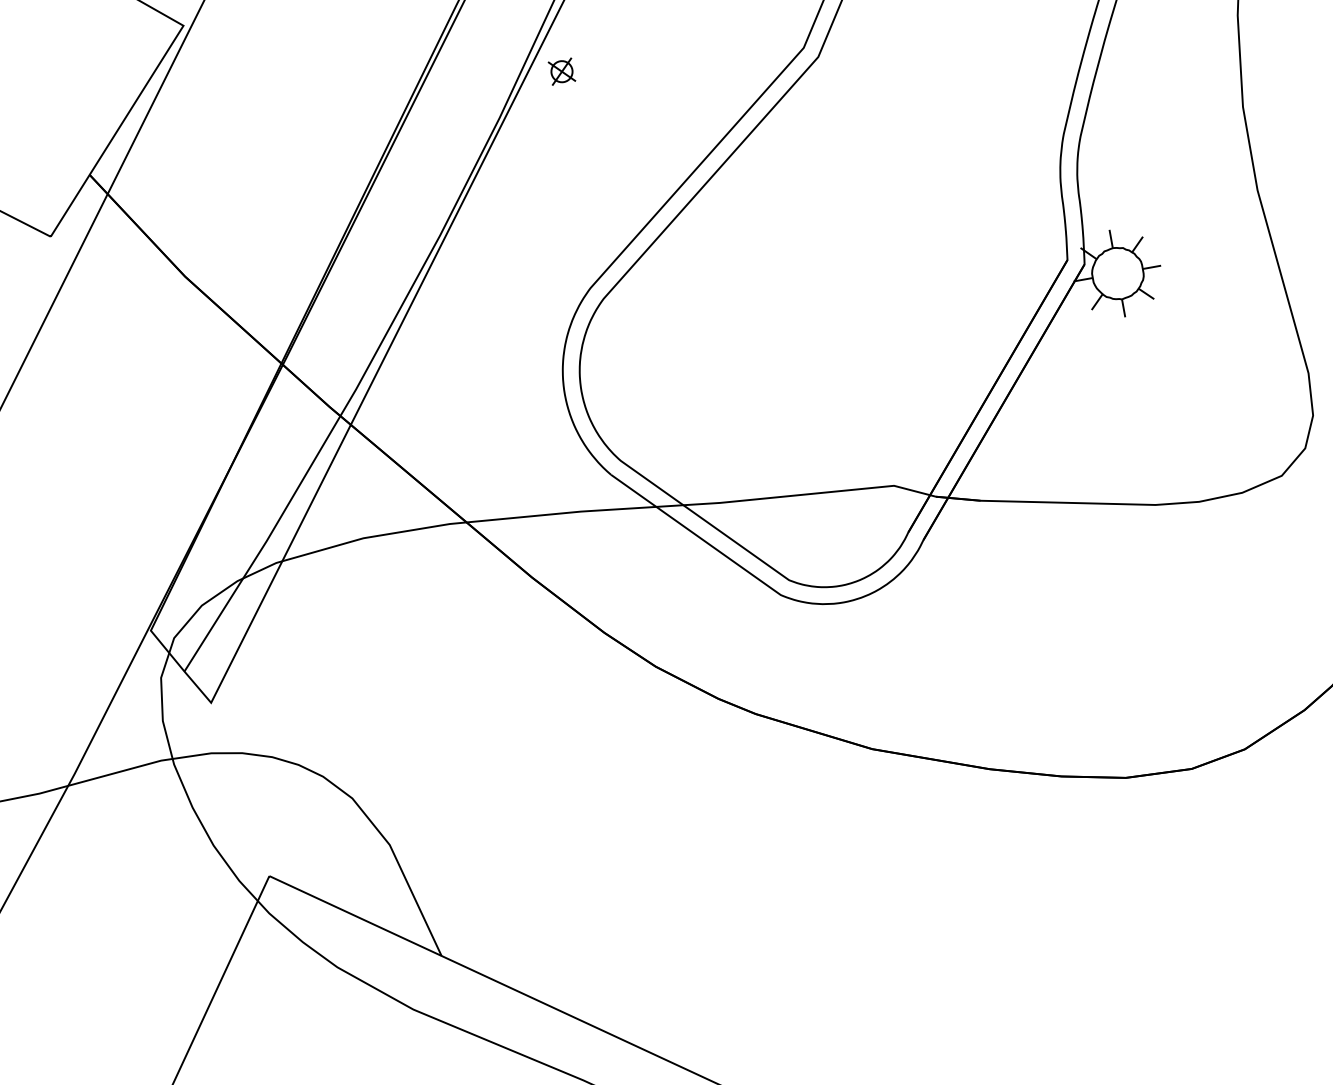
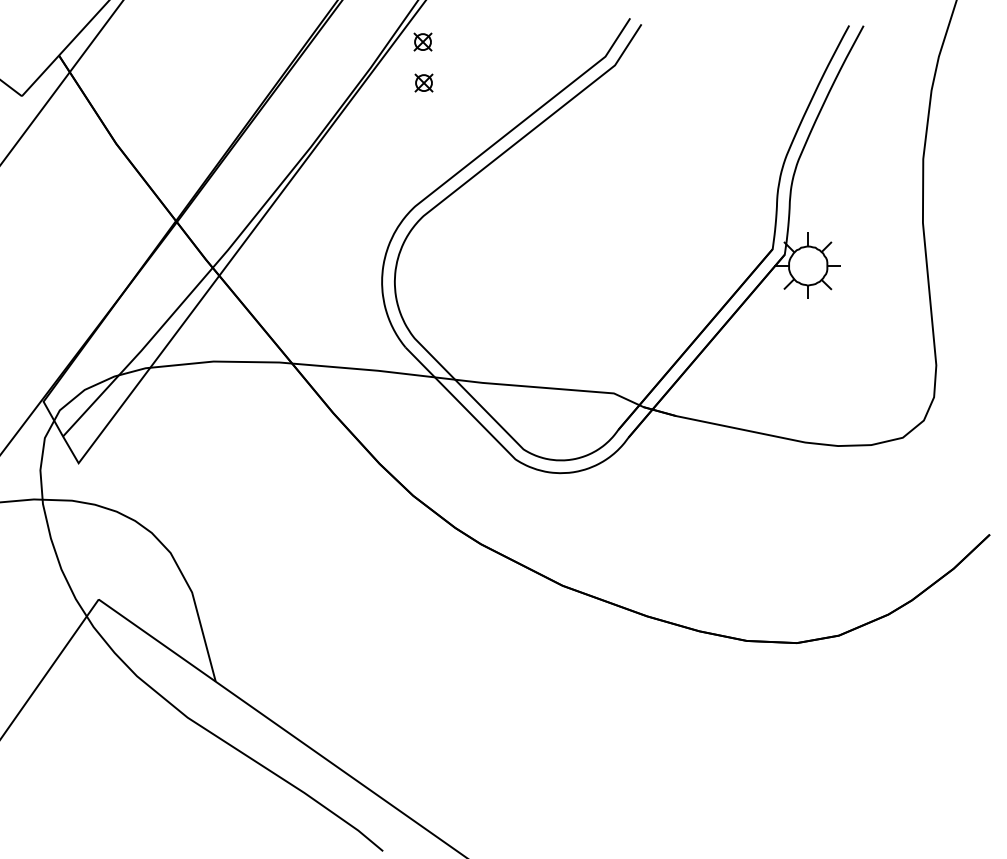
part: (572, 124) -> (423, 82), added

